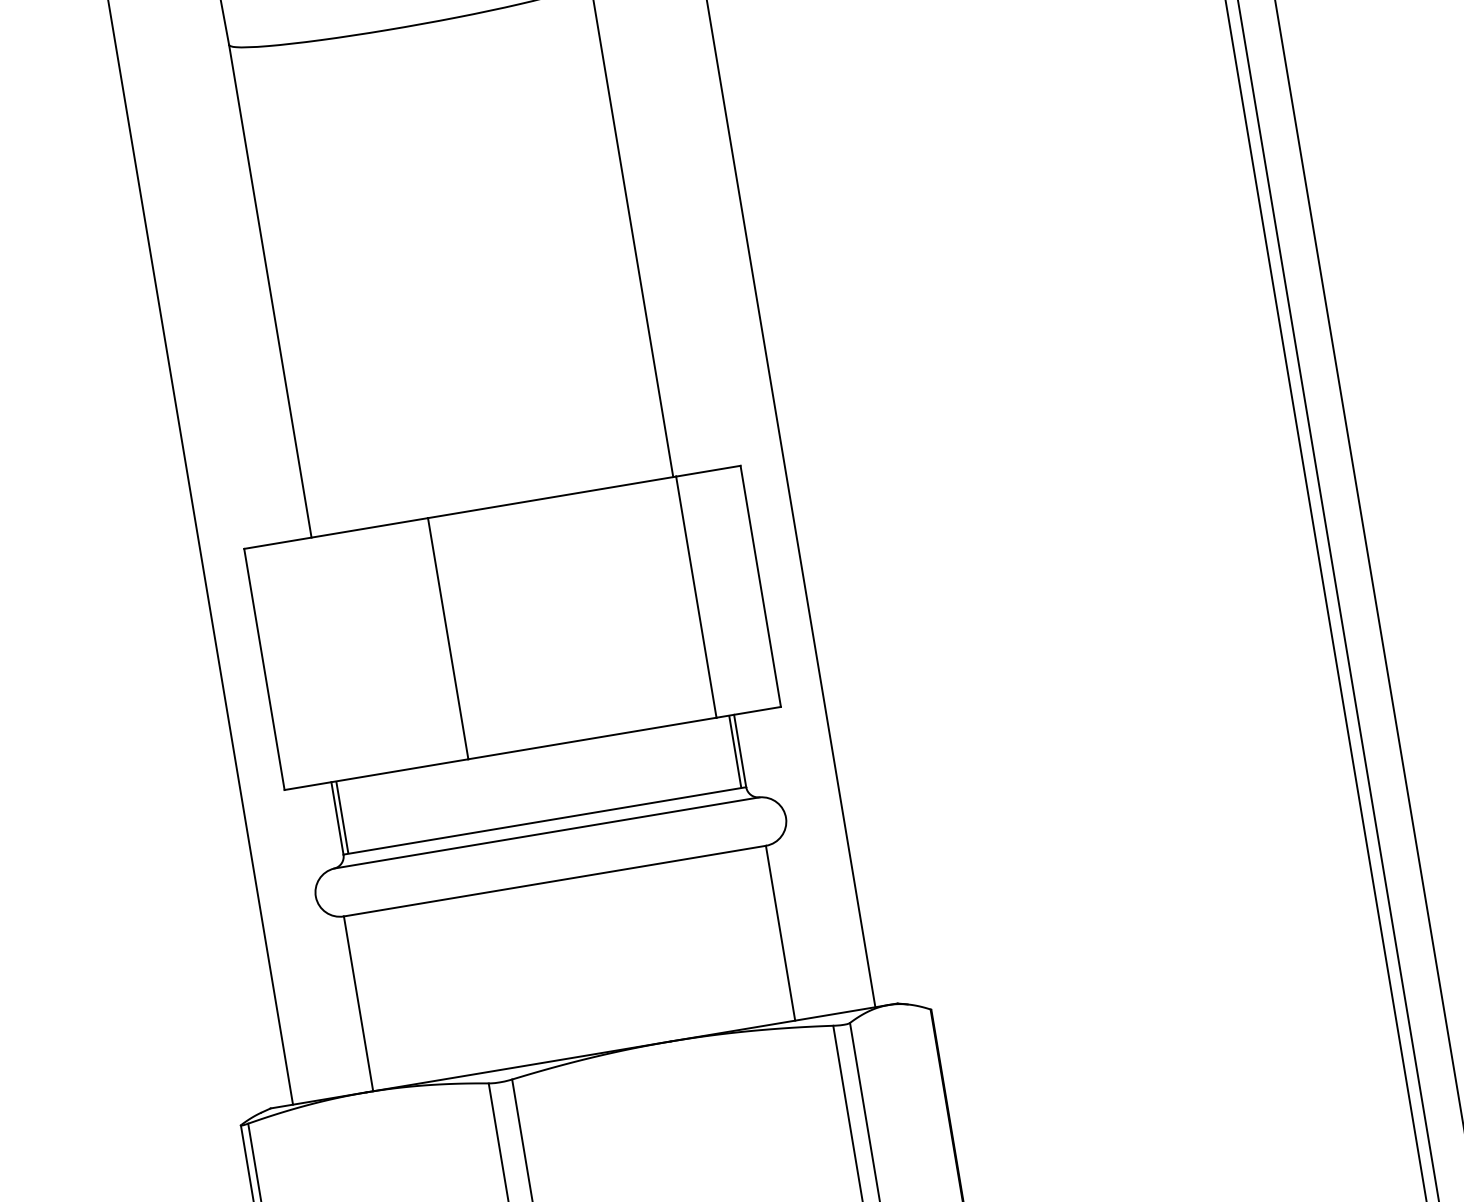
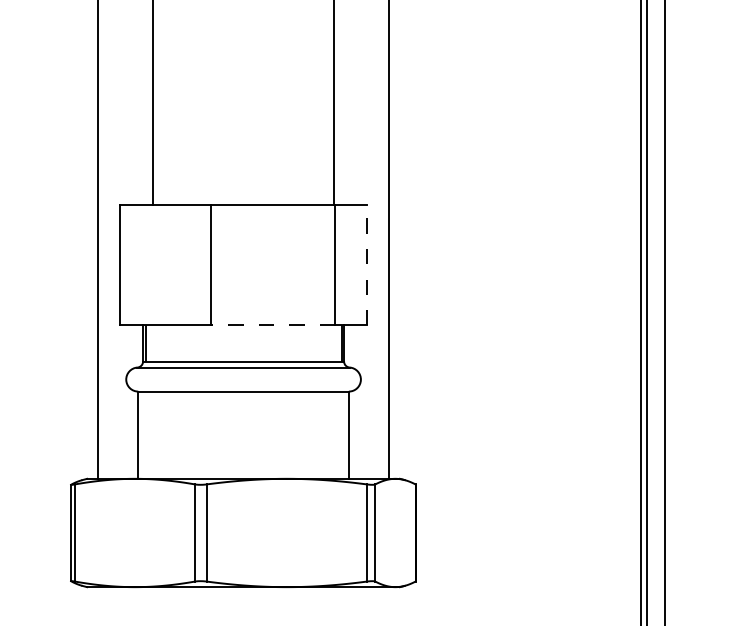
line: (760, 584) -> (367, 264), solid -> dashed
line: (592, 738) -> (273, 325), solid -> dashed

